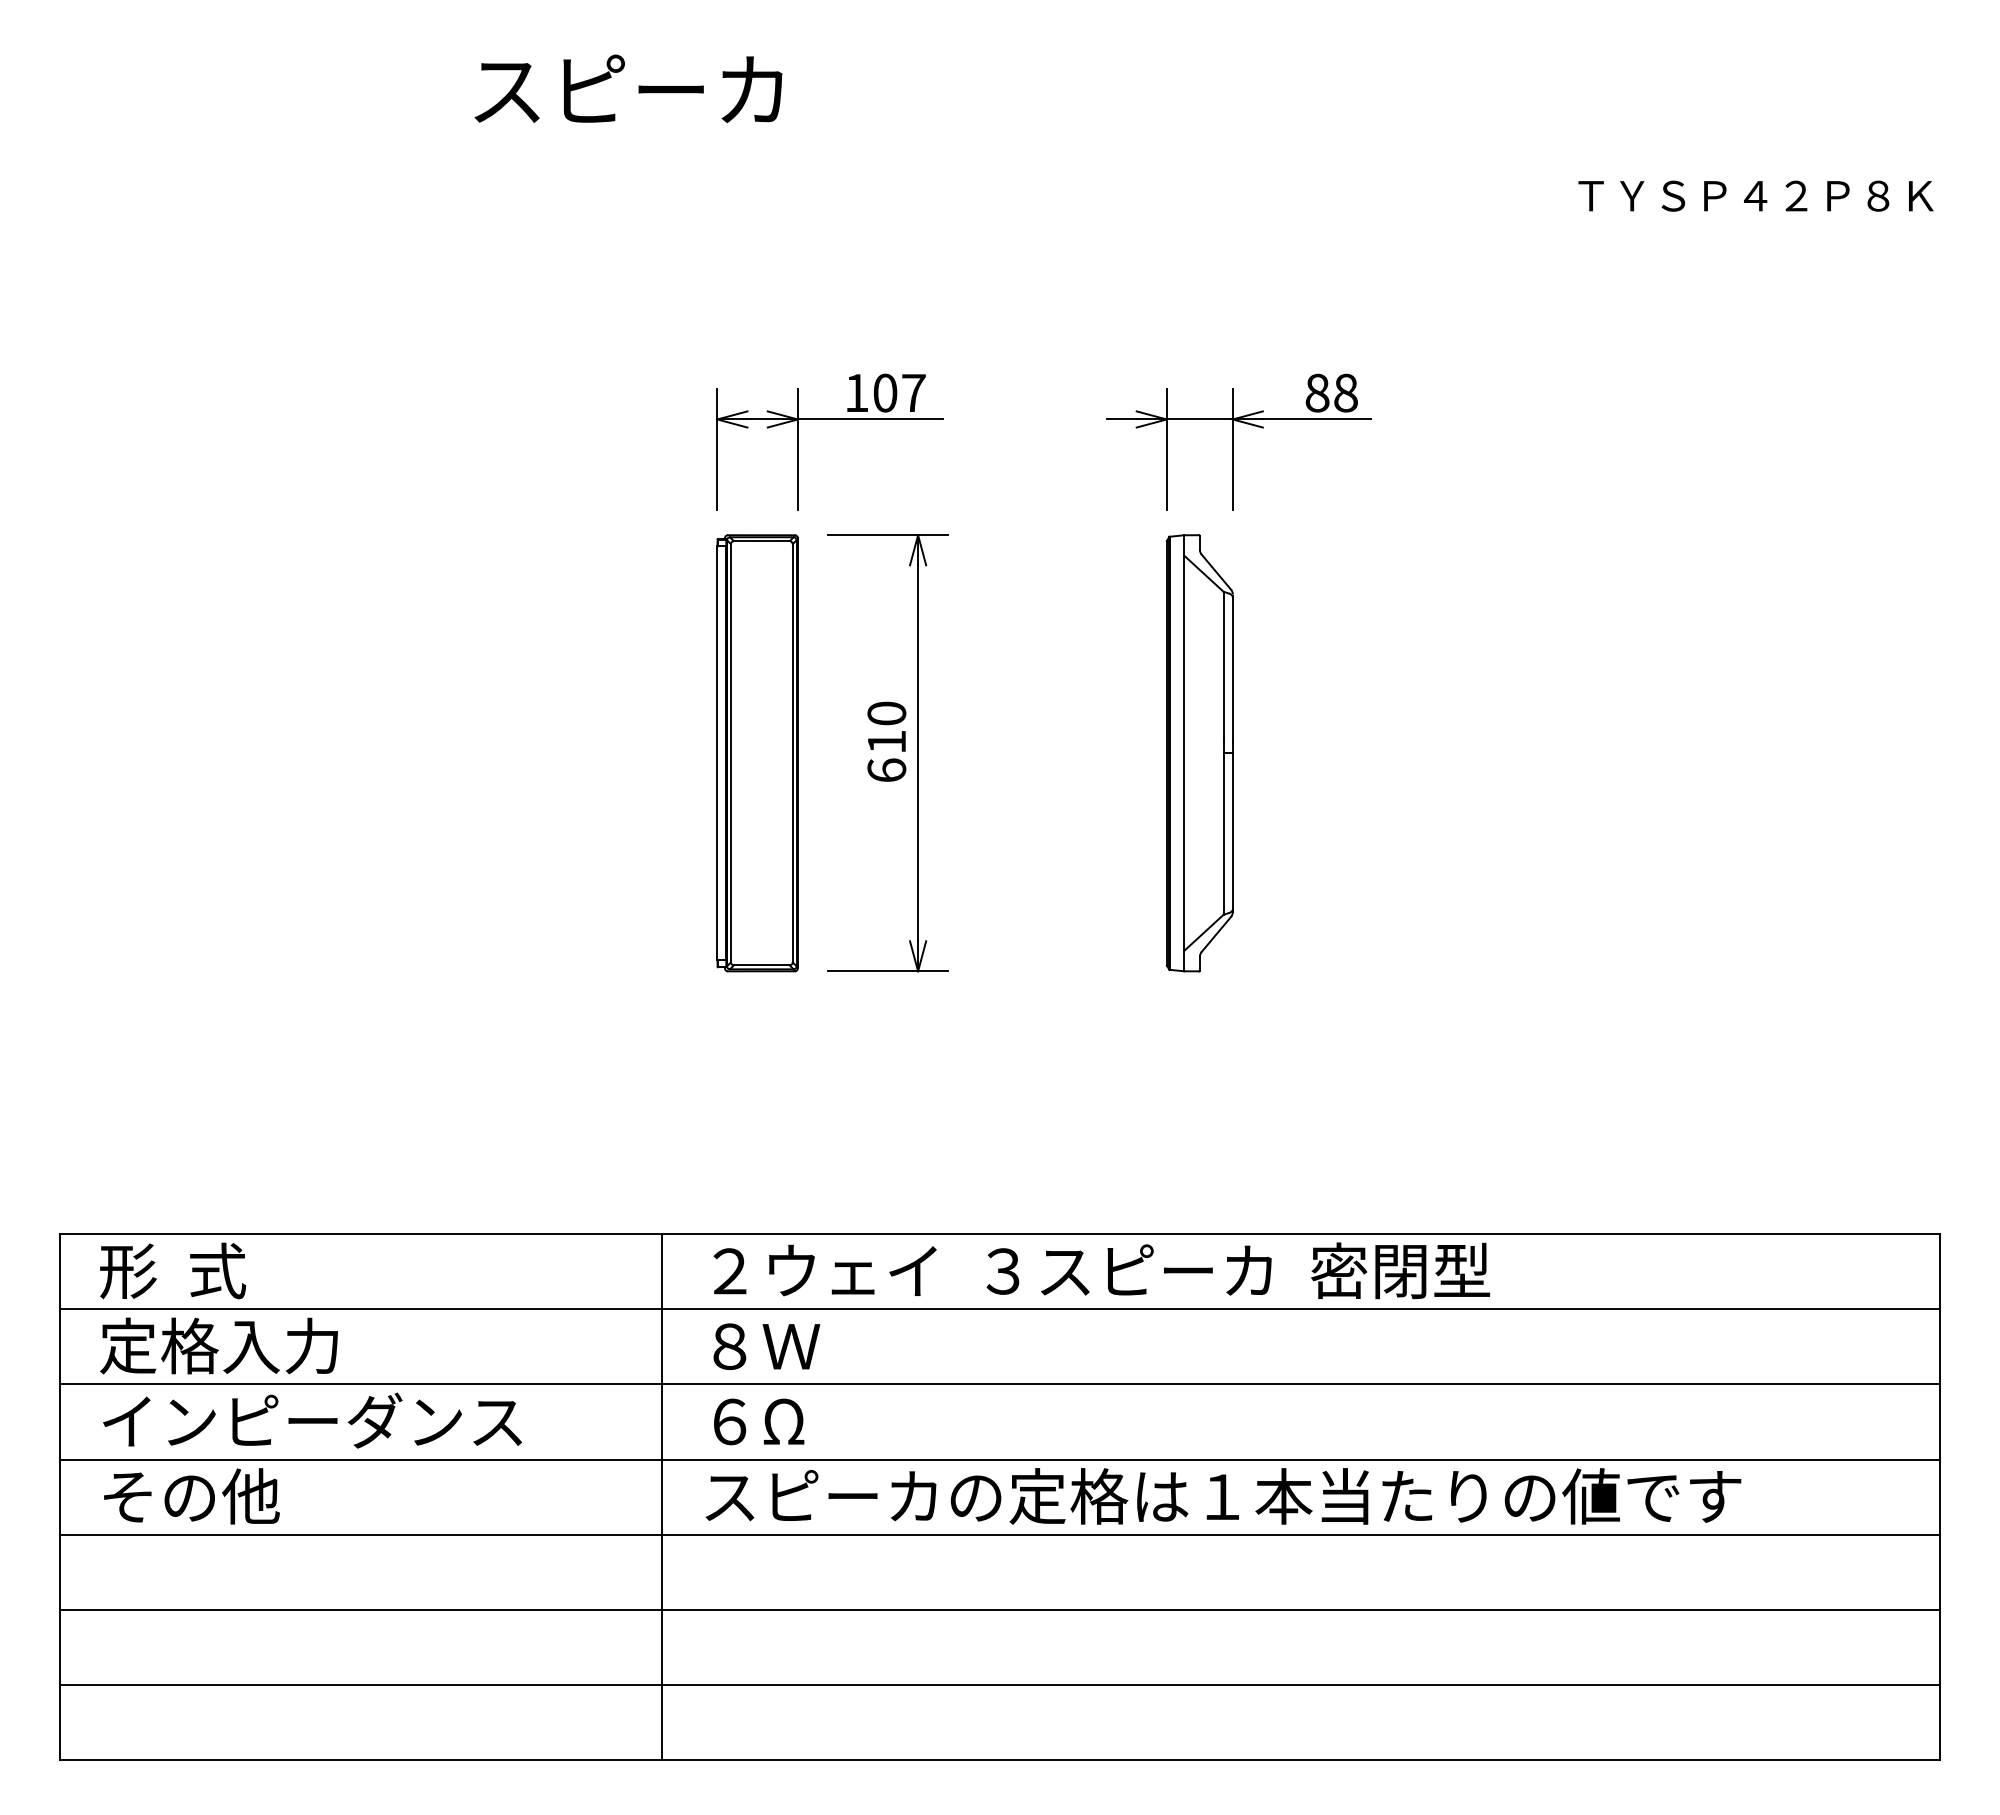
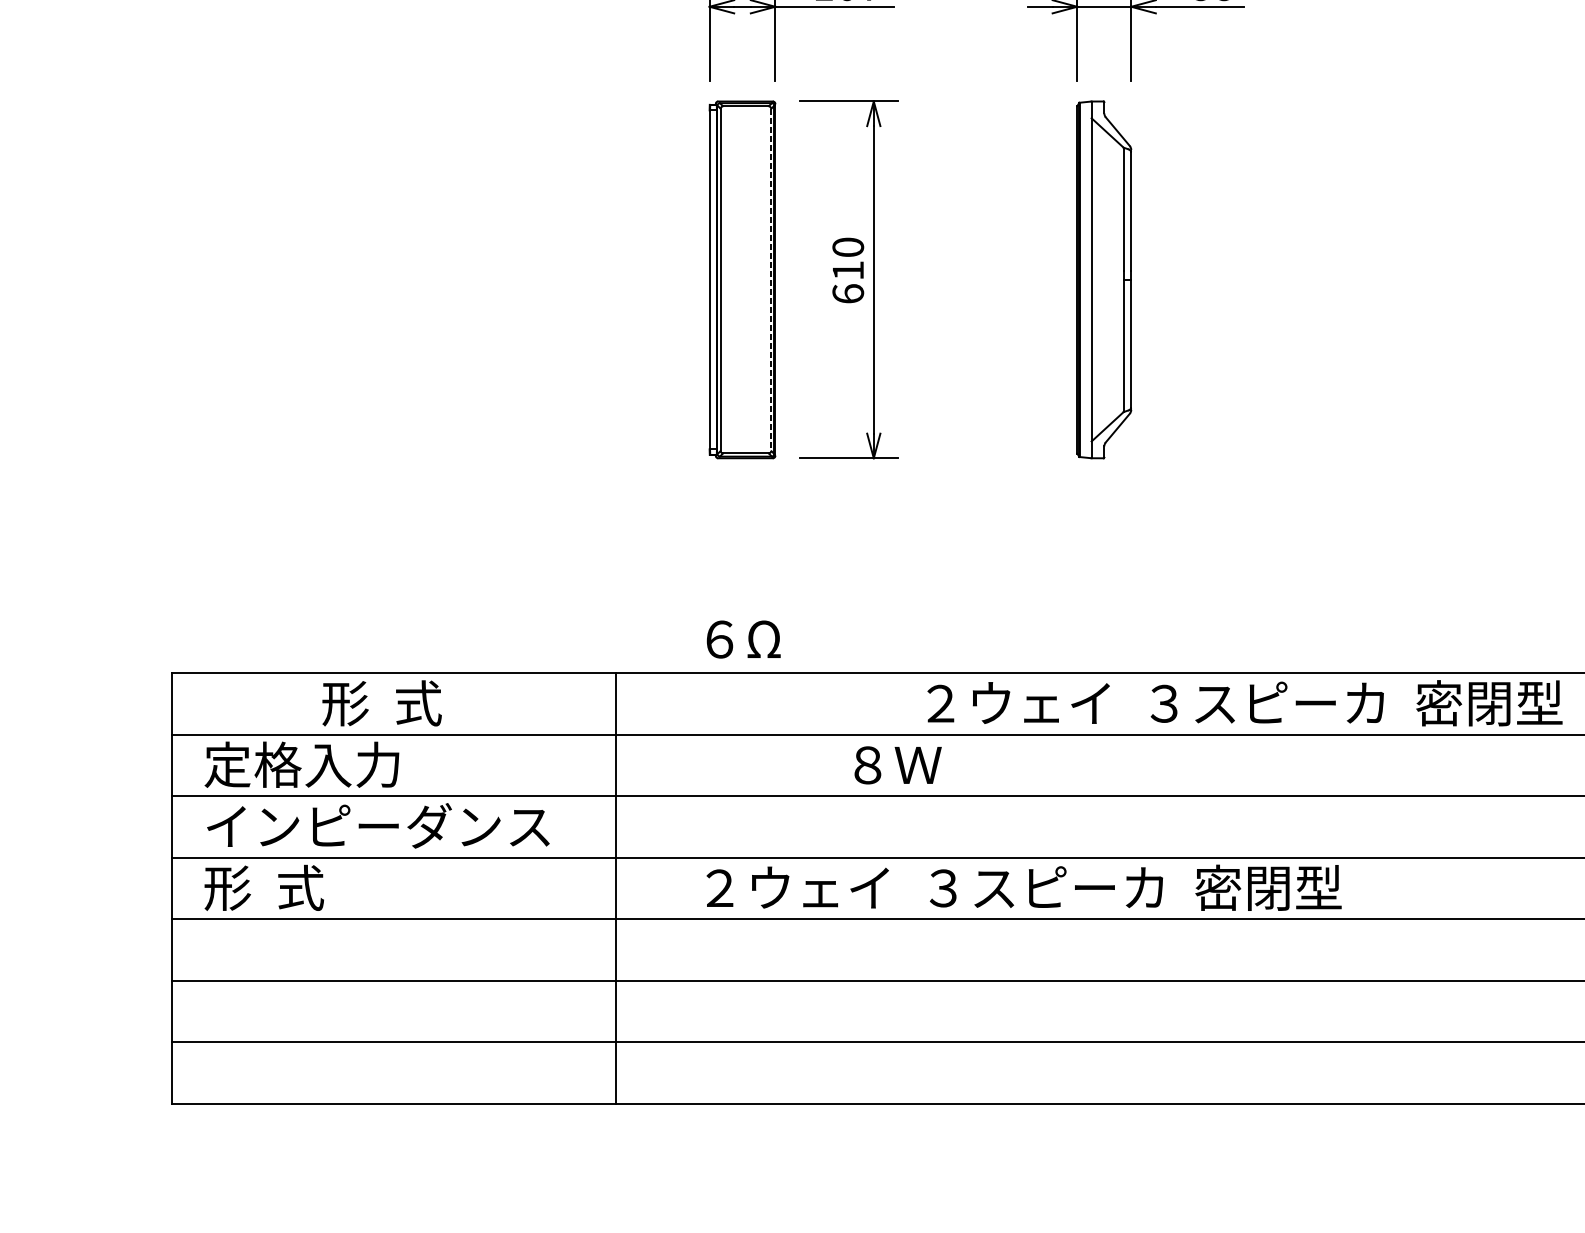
line: (792, 753) -> (771, 280), solid -> dashed
text: (173, 1270) -> (382, 703), moved
text: (1101, 1270) -> (1244, 703), moved
text: (766, 1346) -> (897, 765), moved
text: (759, 1421) -> (744, 639), moved
text: (189, 1496) -> (277, 887), その他 -> 形  式
text: (1223, 1496) -> (1123, 887), スピーカの定格は１本当たりの値です -> ２ウェイ  ３スピーカ  密閉型
line: (661, 1497) -> (615, 888), moved

